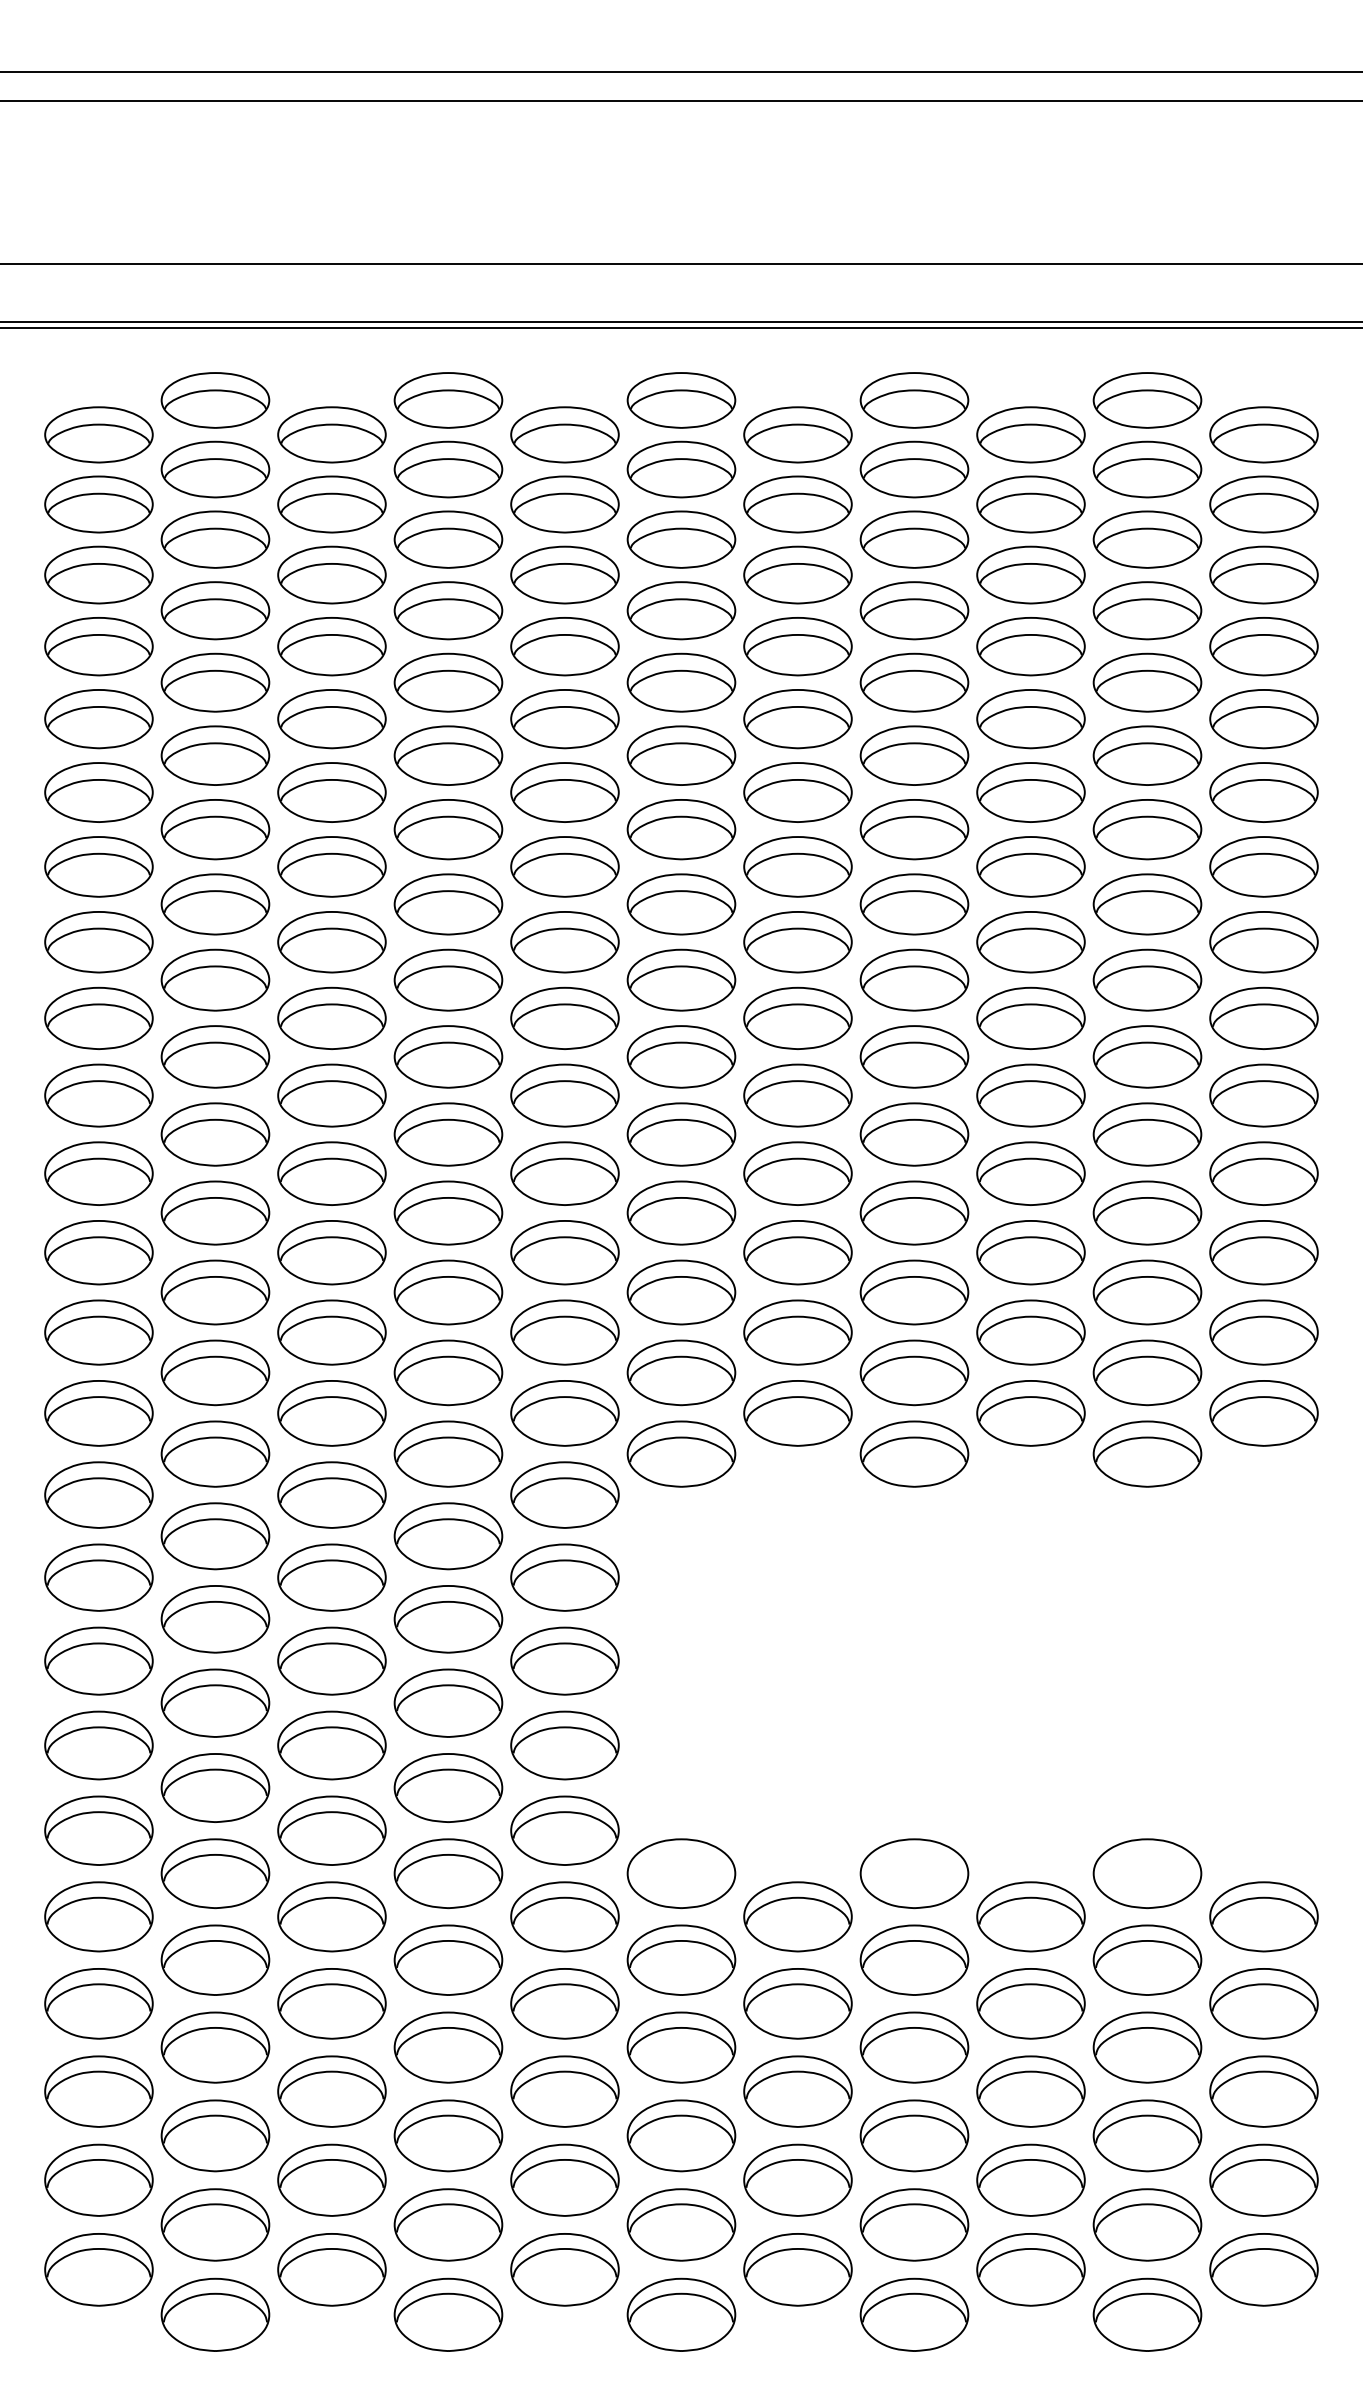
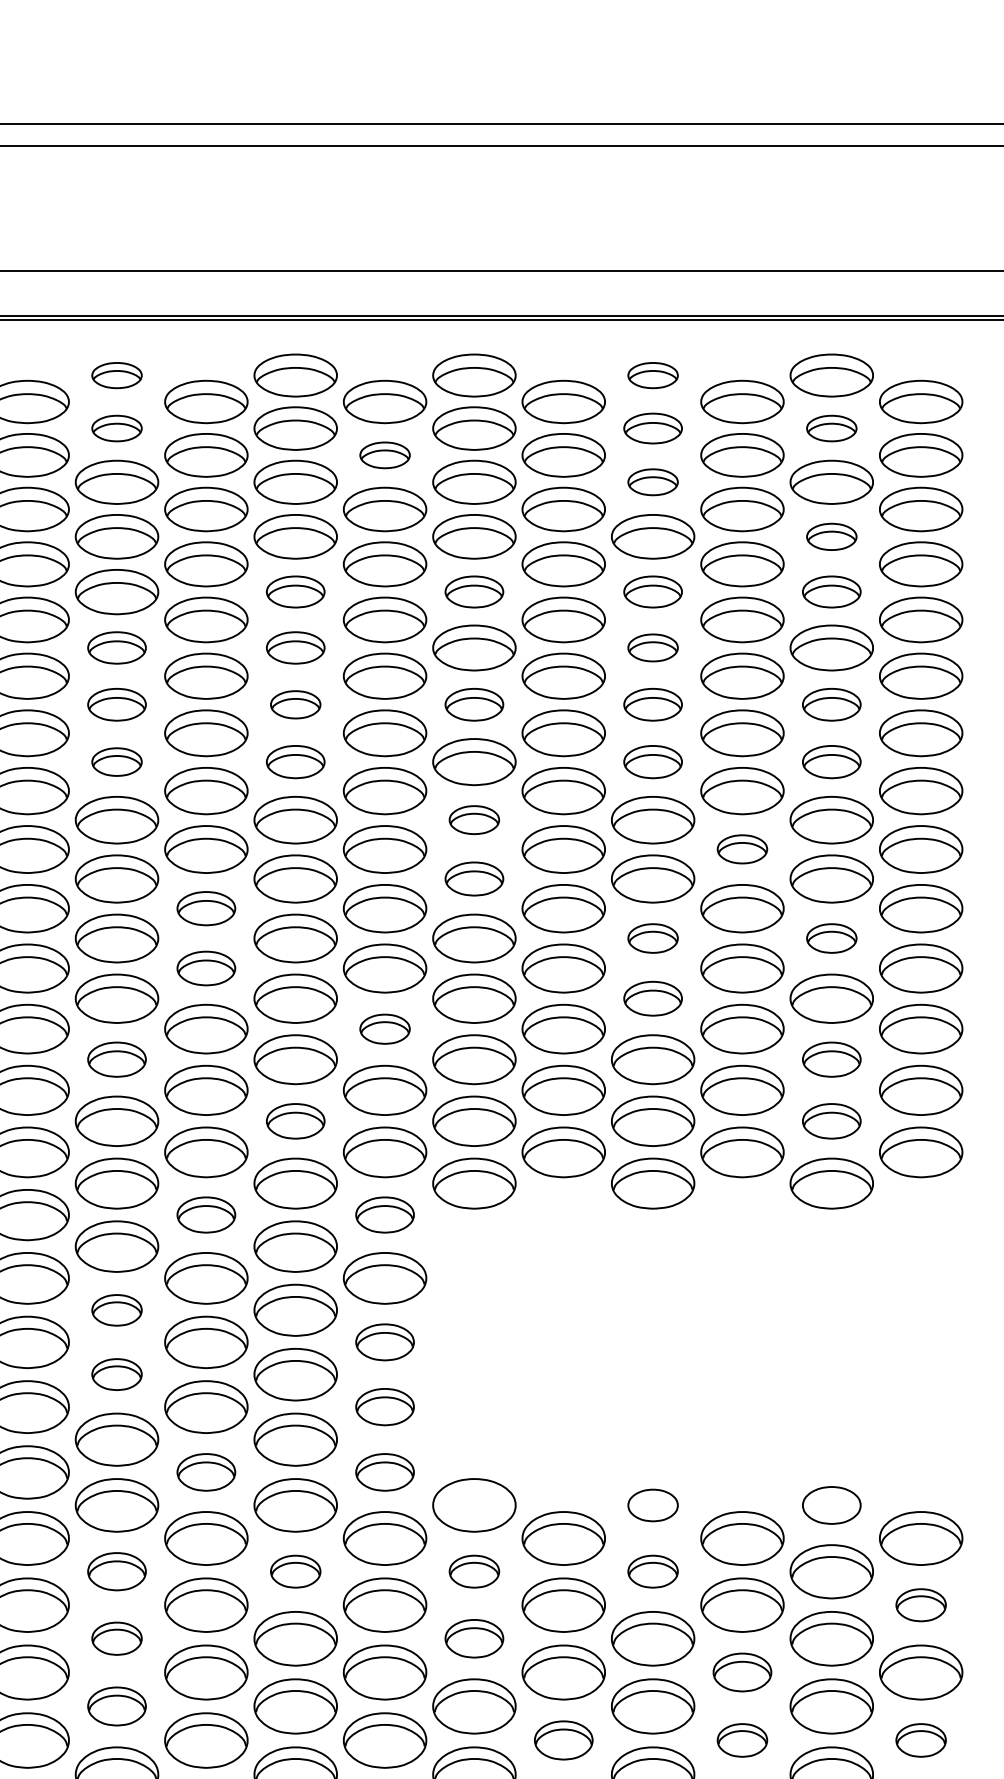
part: (215, 400) -> (117, 375), size x0.6
part: (914, 400) -> (653, 375), size x0.6
part: (215, 469) -> (117, 428), size x0.6
part: (914, 469) -> (653, 428), size x0.7
part: (1147, 469) -> (831, 428), size x0.6
part: (564, 504) -> (384, 455), size x0.6
part: (914, 539) -> (653, 482), size x0.6
part: (1147, 610) -> (831, 536), size x0.6
part: (448, 682) -> (295, 591), size x0.7
part: (681, 682) -> (474, 591), size x0.7
part: (914, 682) -> (653, 591), size x0.7
part: (1147, 682) -> (831, 591), size x0.7
part: (215, 755) -> (117, 647), size x0.7
part: (448, 755) -> (295, 647), size x0.7
part: (914, 755) -> (653, 647), size x0.6
part: (215, 829) -> (117, 704), size x0.7
part: (448, 829) -> (295, 704), size x0.6
part: (681, 829) -> (474, 704), size x0.7
part: (914, 829) -> (653, 704), size x0.7
part: (1147, 829) -> (831, 704), size x0.7
part: (215, 904) -> (117, 762), size x0.6
part: (448, 904) -> (295, 762), size x0.7
part: (914, 904) -> (653, 762), size x0.7
part: (1147, 904) -> (831, 762), size x0.7
part: (681, 979) -> (474, 819), size x0.6
part: (1030, 1017) -> (742, 848), size x0.6
part: (681, 1056) -> (474, 878), size x0.7
part: (331, 1095) -> (206, 908), size x0.7
part: (914, 1134) -> (653, 938), size x0.6
part: (1147, 1134) -> (831, 938), size x0.6
part: (331, 1173) -> (206, 968), size x0.7
part: (914, 1212) -> (653, 998), size x0.7
part: (564, 1252) -> (384, 1029), size x0.6
part: (215, 1292) -> (117, 1059), size x0.7
part: (1147, 1292) -> (831, 1059), size x0.7
part: (448, 1372) -> (295, 1121), size x0.7
part: (1147, 1372) -> (831, 1121), size x0.7
part: (331, 1494) -> (206, 1214), size x0.7
part: (564, 1494) -> (384, 1214), size x0.7
part: (215, 1619) -> (117, 1310), size x0.6
part: (564, 1660) -> (384, 1341), size x0.7
part: (215, 1702) -> (117, 1374), size x0.6
part: (564, 1745) -> (384, 1407), size x0.7
part: (331, 1830) -> (206, 1472), size x0.7
part: (564, 1830) -> (384, 1472), size x0.7
part: (914, 1873) -> (653, 1505), size x0.6
part: (1147, 1873) -> (831, 1505), size x0.7
part: (215, 1959) -> (117, 1571), size x0.7
part: (448, 1959) -> (295, 1571), size x0.6
part: (681, 1959) -> (474, 1571), size x0.6
part: (914, 1959) -> (653, 1571), size x0.6
part: (1263, 2003) -> (920, 1604), size x0.6
part: (215, 2047) -> (117, 1638), size x0.6
part: (681, 2047) -> (474, 1638), size x0.7
part: (1030, 2091) -> (742, 1672), size x0.7
part: (215, 2135) -> (117, 1706), size x0.7
part: (797, 2179) -> (563, 1739), size x0.7
part: (1030, 2179) -> (742, 1739), size x0.6
part: (1263, 2179) -> (920, 1739), size x0.6

